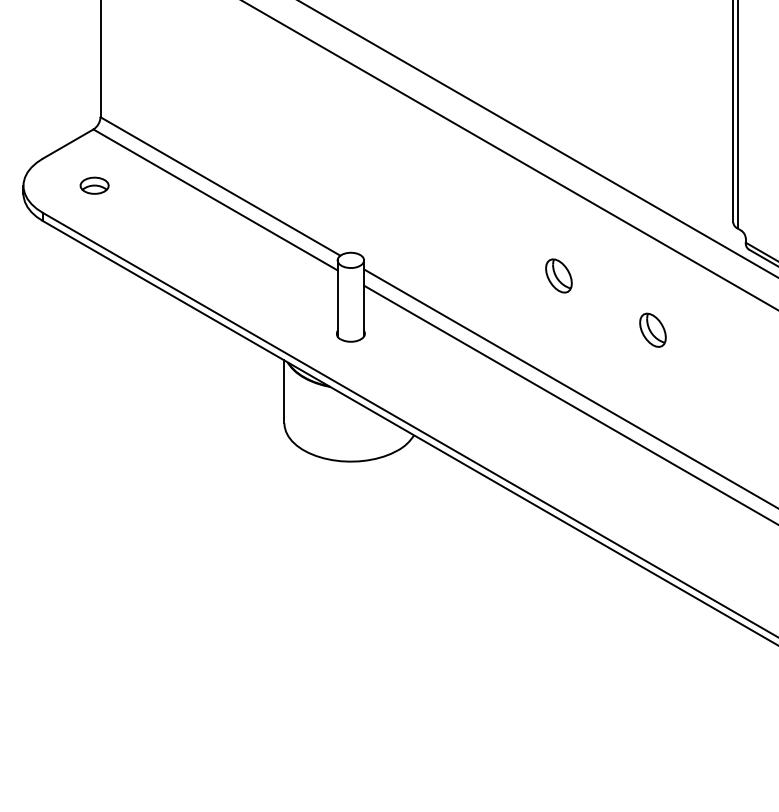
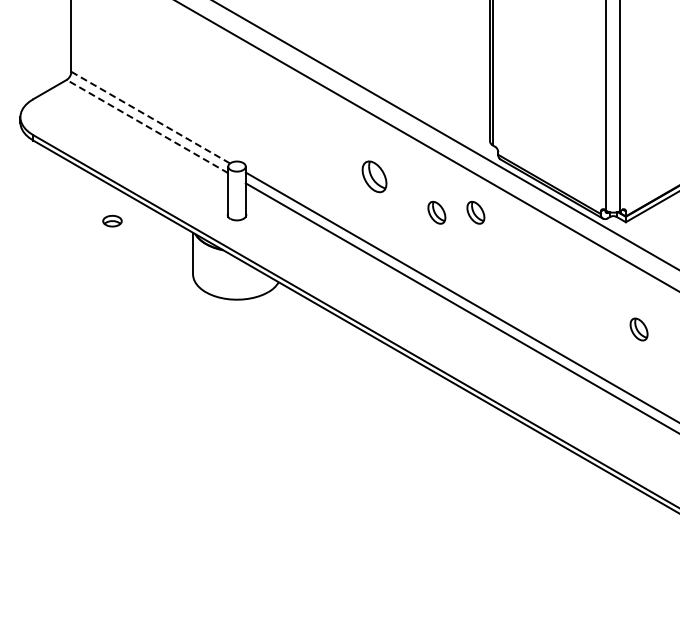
part: (94, 184) -> (112, 220), moved
line: (220, 186) -> (150, 117), solid -> dashed
line: (215, 199) -> (147, 126), solid -> dashed
part: (558, 275) -> (374, 176), size x1.4
part: (711, 329) -> (475, 212), added

